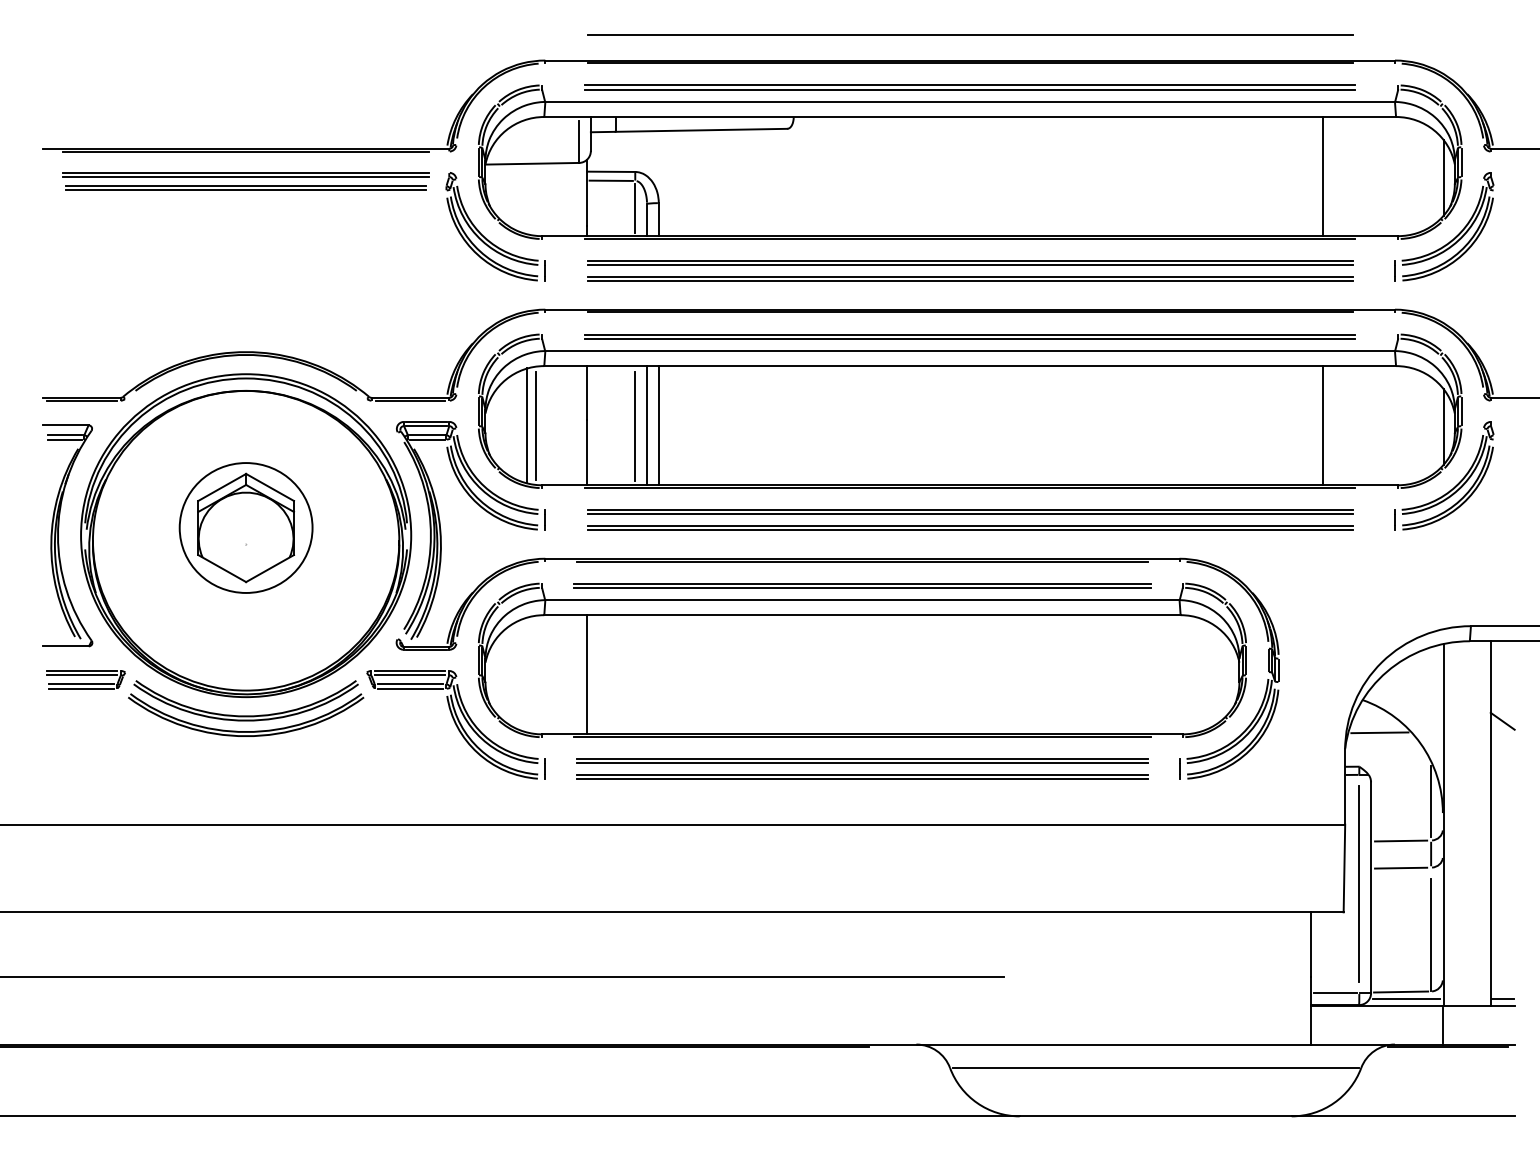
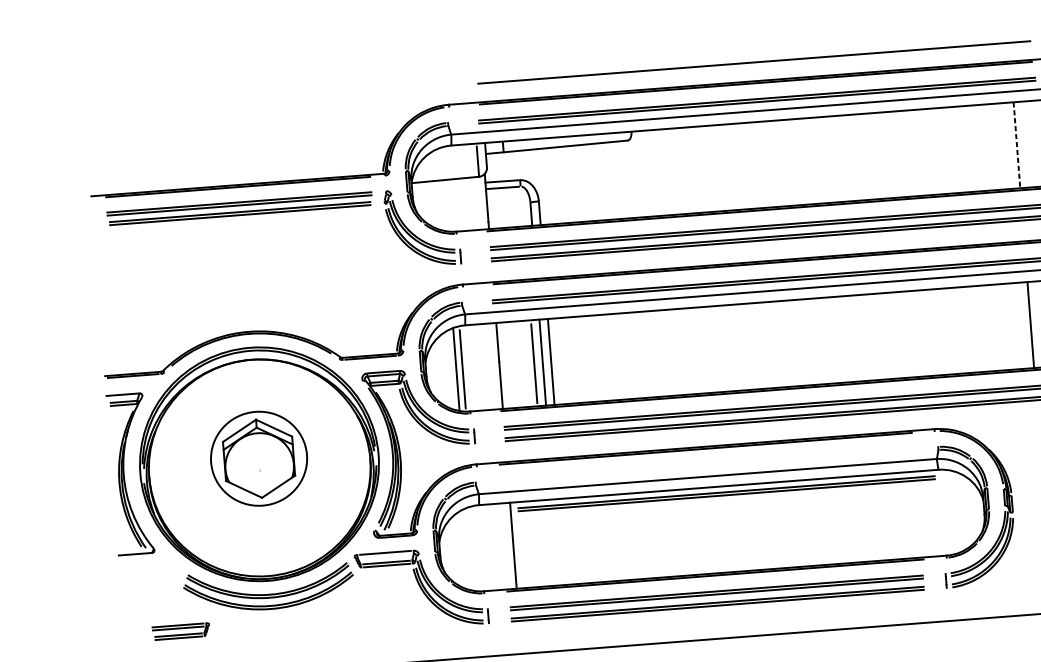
line: (1323, 176) -> (1017, 145), solid -> dashed
line: (635, 208) -> (522, 206), removed
part: (862, 585) -> (726, 493), moved
line: (410, 675) -> (385, 556), removed
part: (85, 679) -> (181, 631), moved

